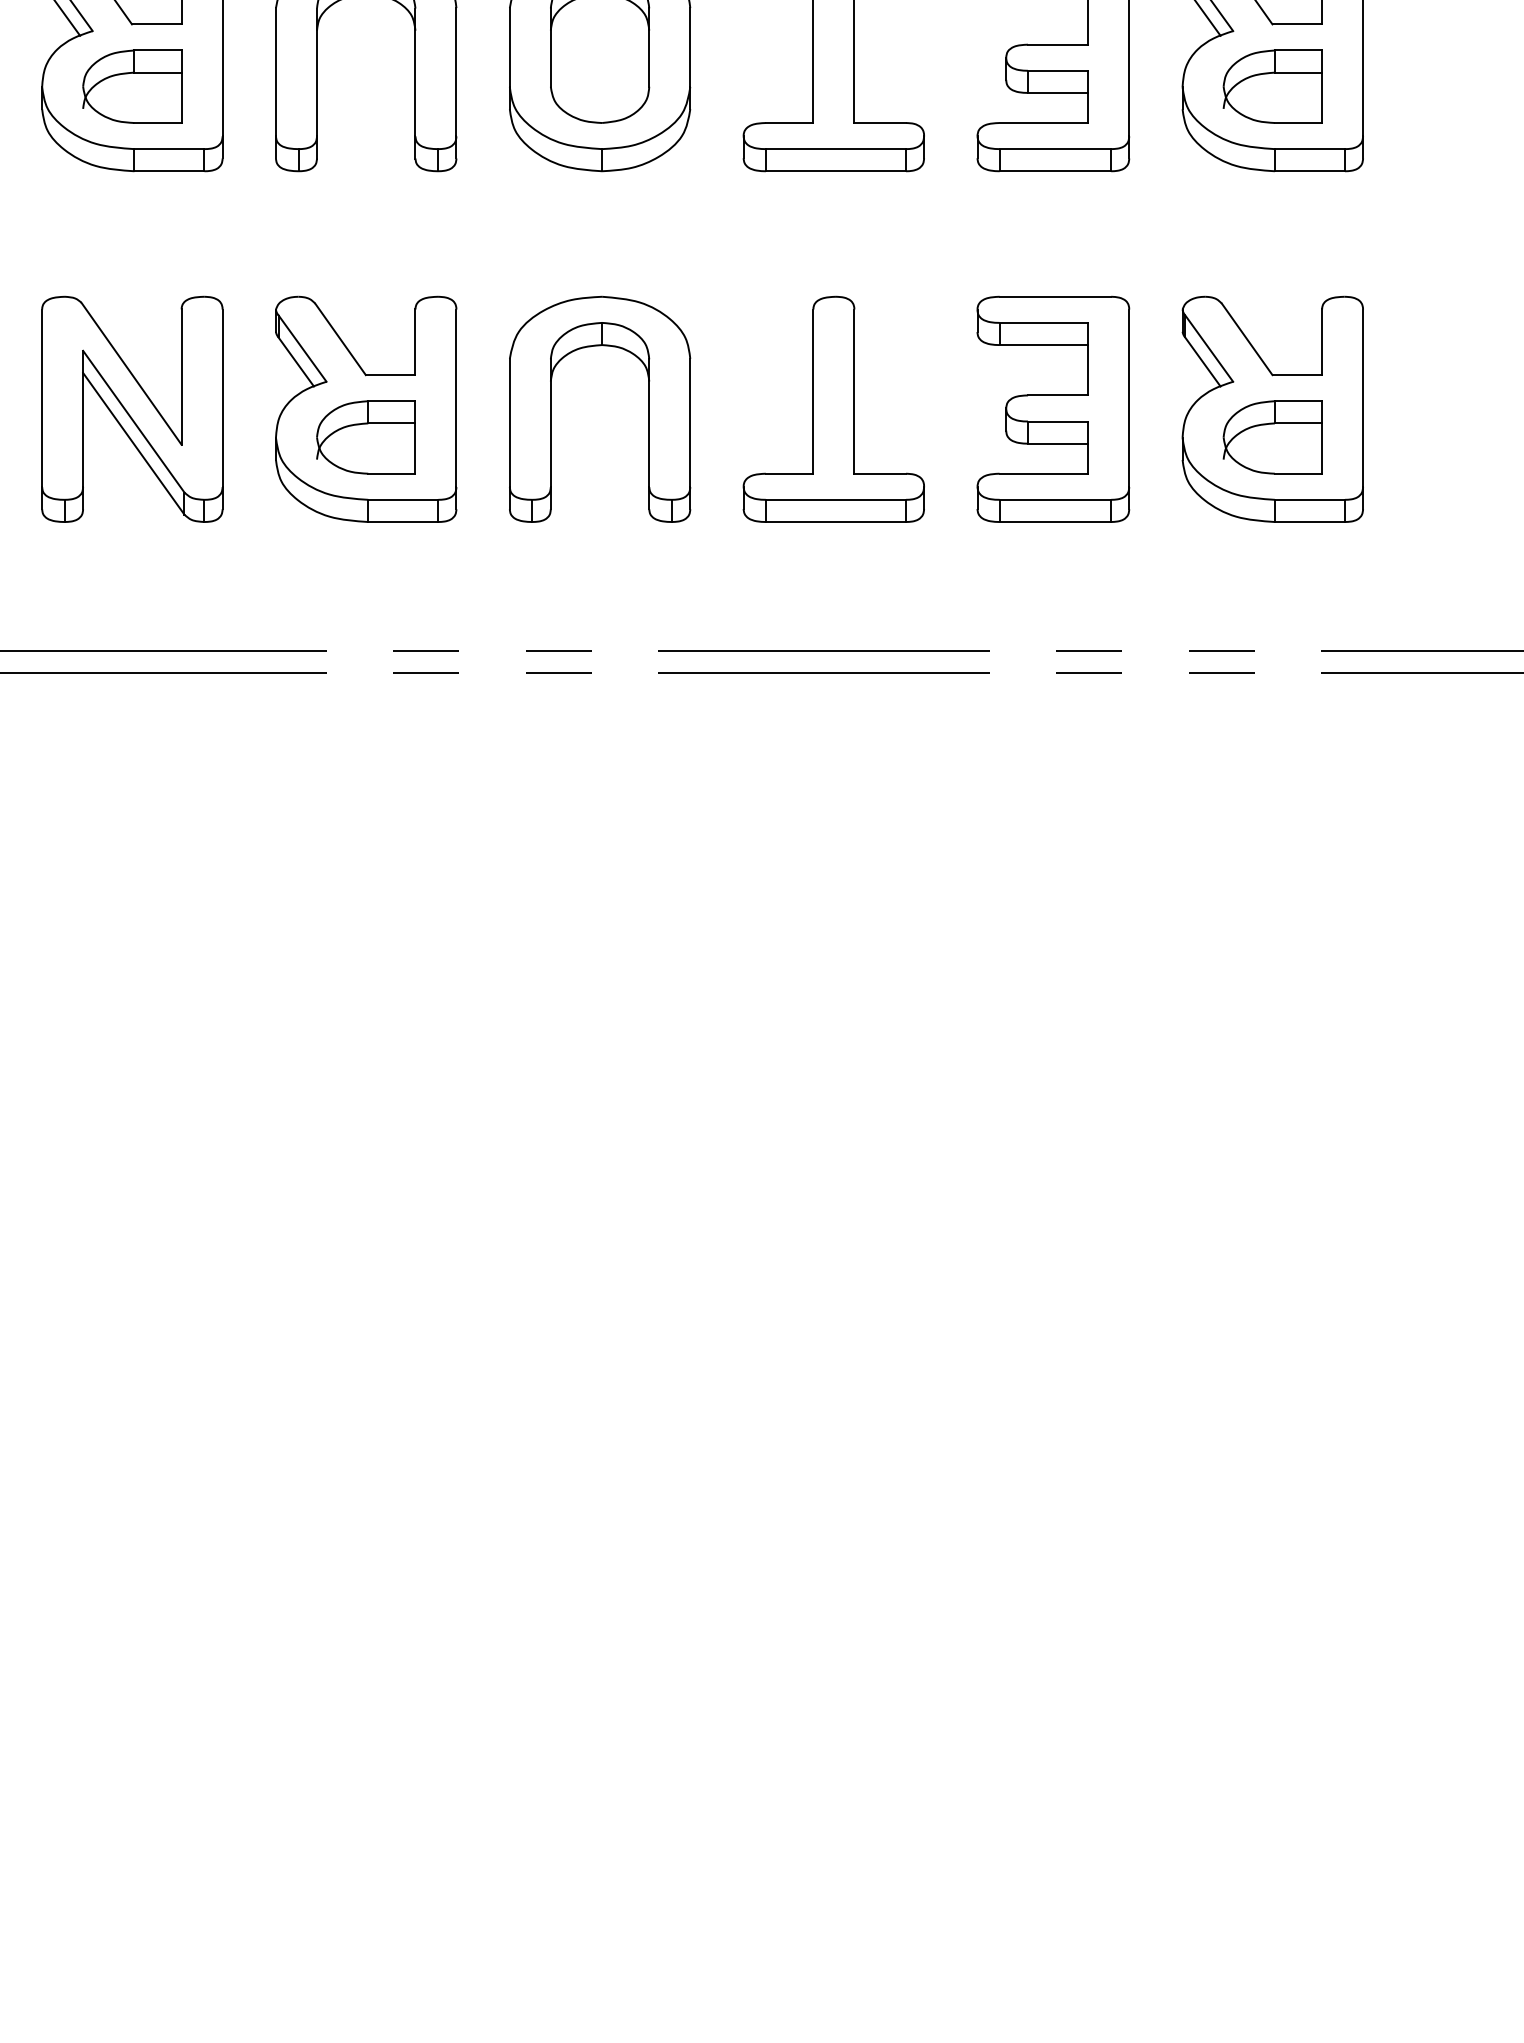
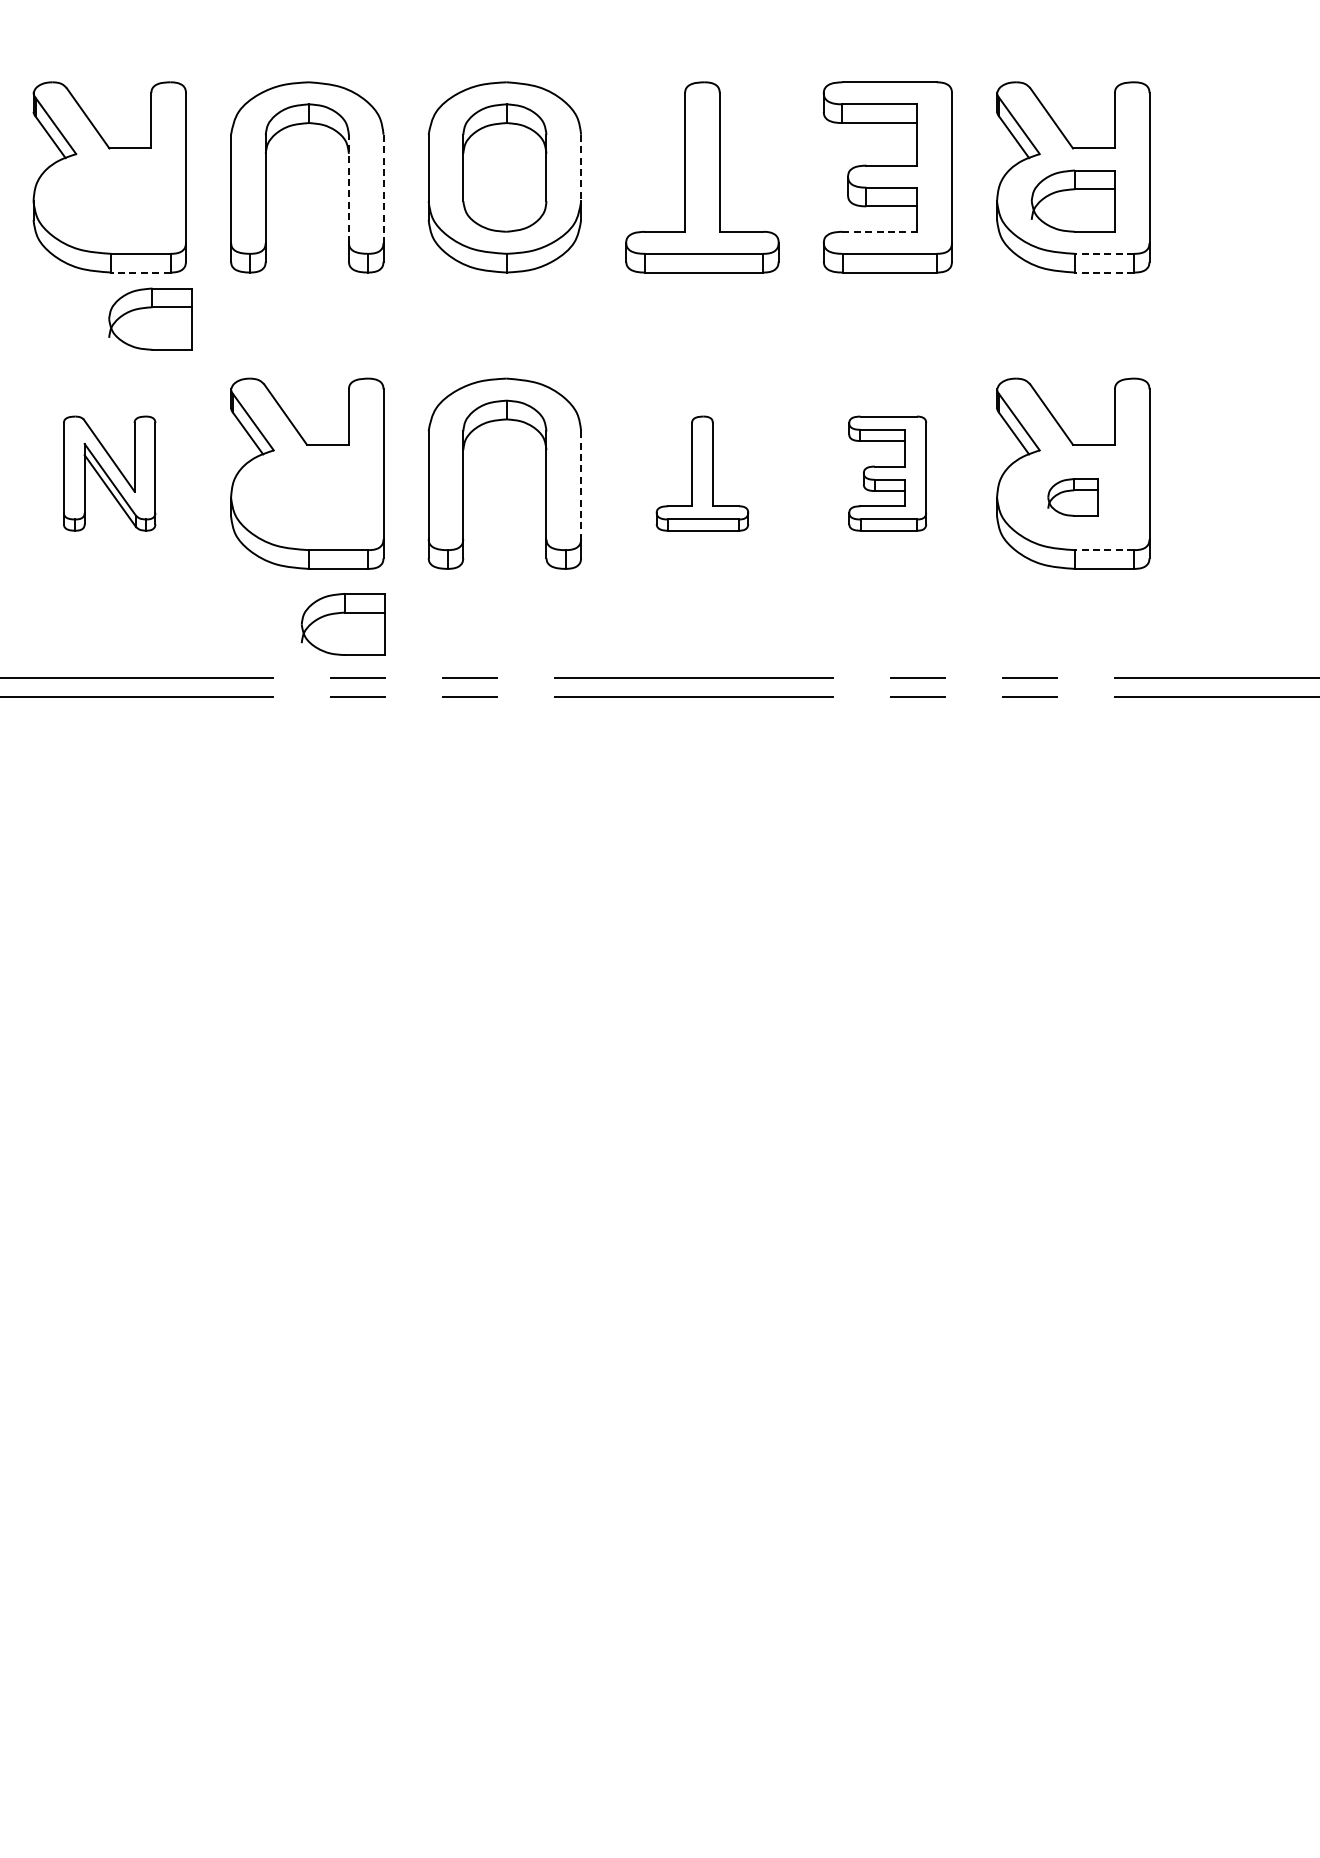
line: (690, 48) -> (581, 168), solid -> dashed
line: (414, 72) -> (348, 189), solid -> dashed
line: (456, 72) -> (383, 189), solid -> dashed
part: (132, 85) -> (150, 318), moved
line: (1044, 122) -> (880, 231), solid -> dashed
line: (1309, 148) -> (1104, 253), solid -> dashed
line: (169, 171) -> (141, 272), solid -> dashed
line: (1309, 171) -> (1104, 272), solid -> dashed
part: (132, 409) -> (109, 473), size x0.6
part: (833, 409) -> (702, 473), size x0.6
part: (1052, 409) -> (887, 473), size x0.6
line: (690, 423) -> (581, 485), solid -> dashed
part: (365, 437) -> (342, 624), moved
part: (1271, 437) -> (1072, 497), size x0.6
line: (1309, 500) -> (1104, 550), solid -> dashed

